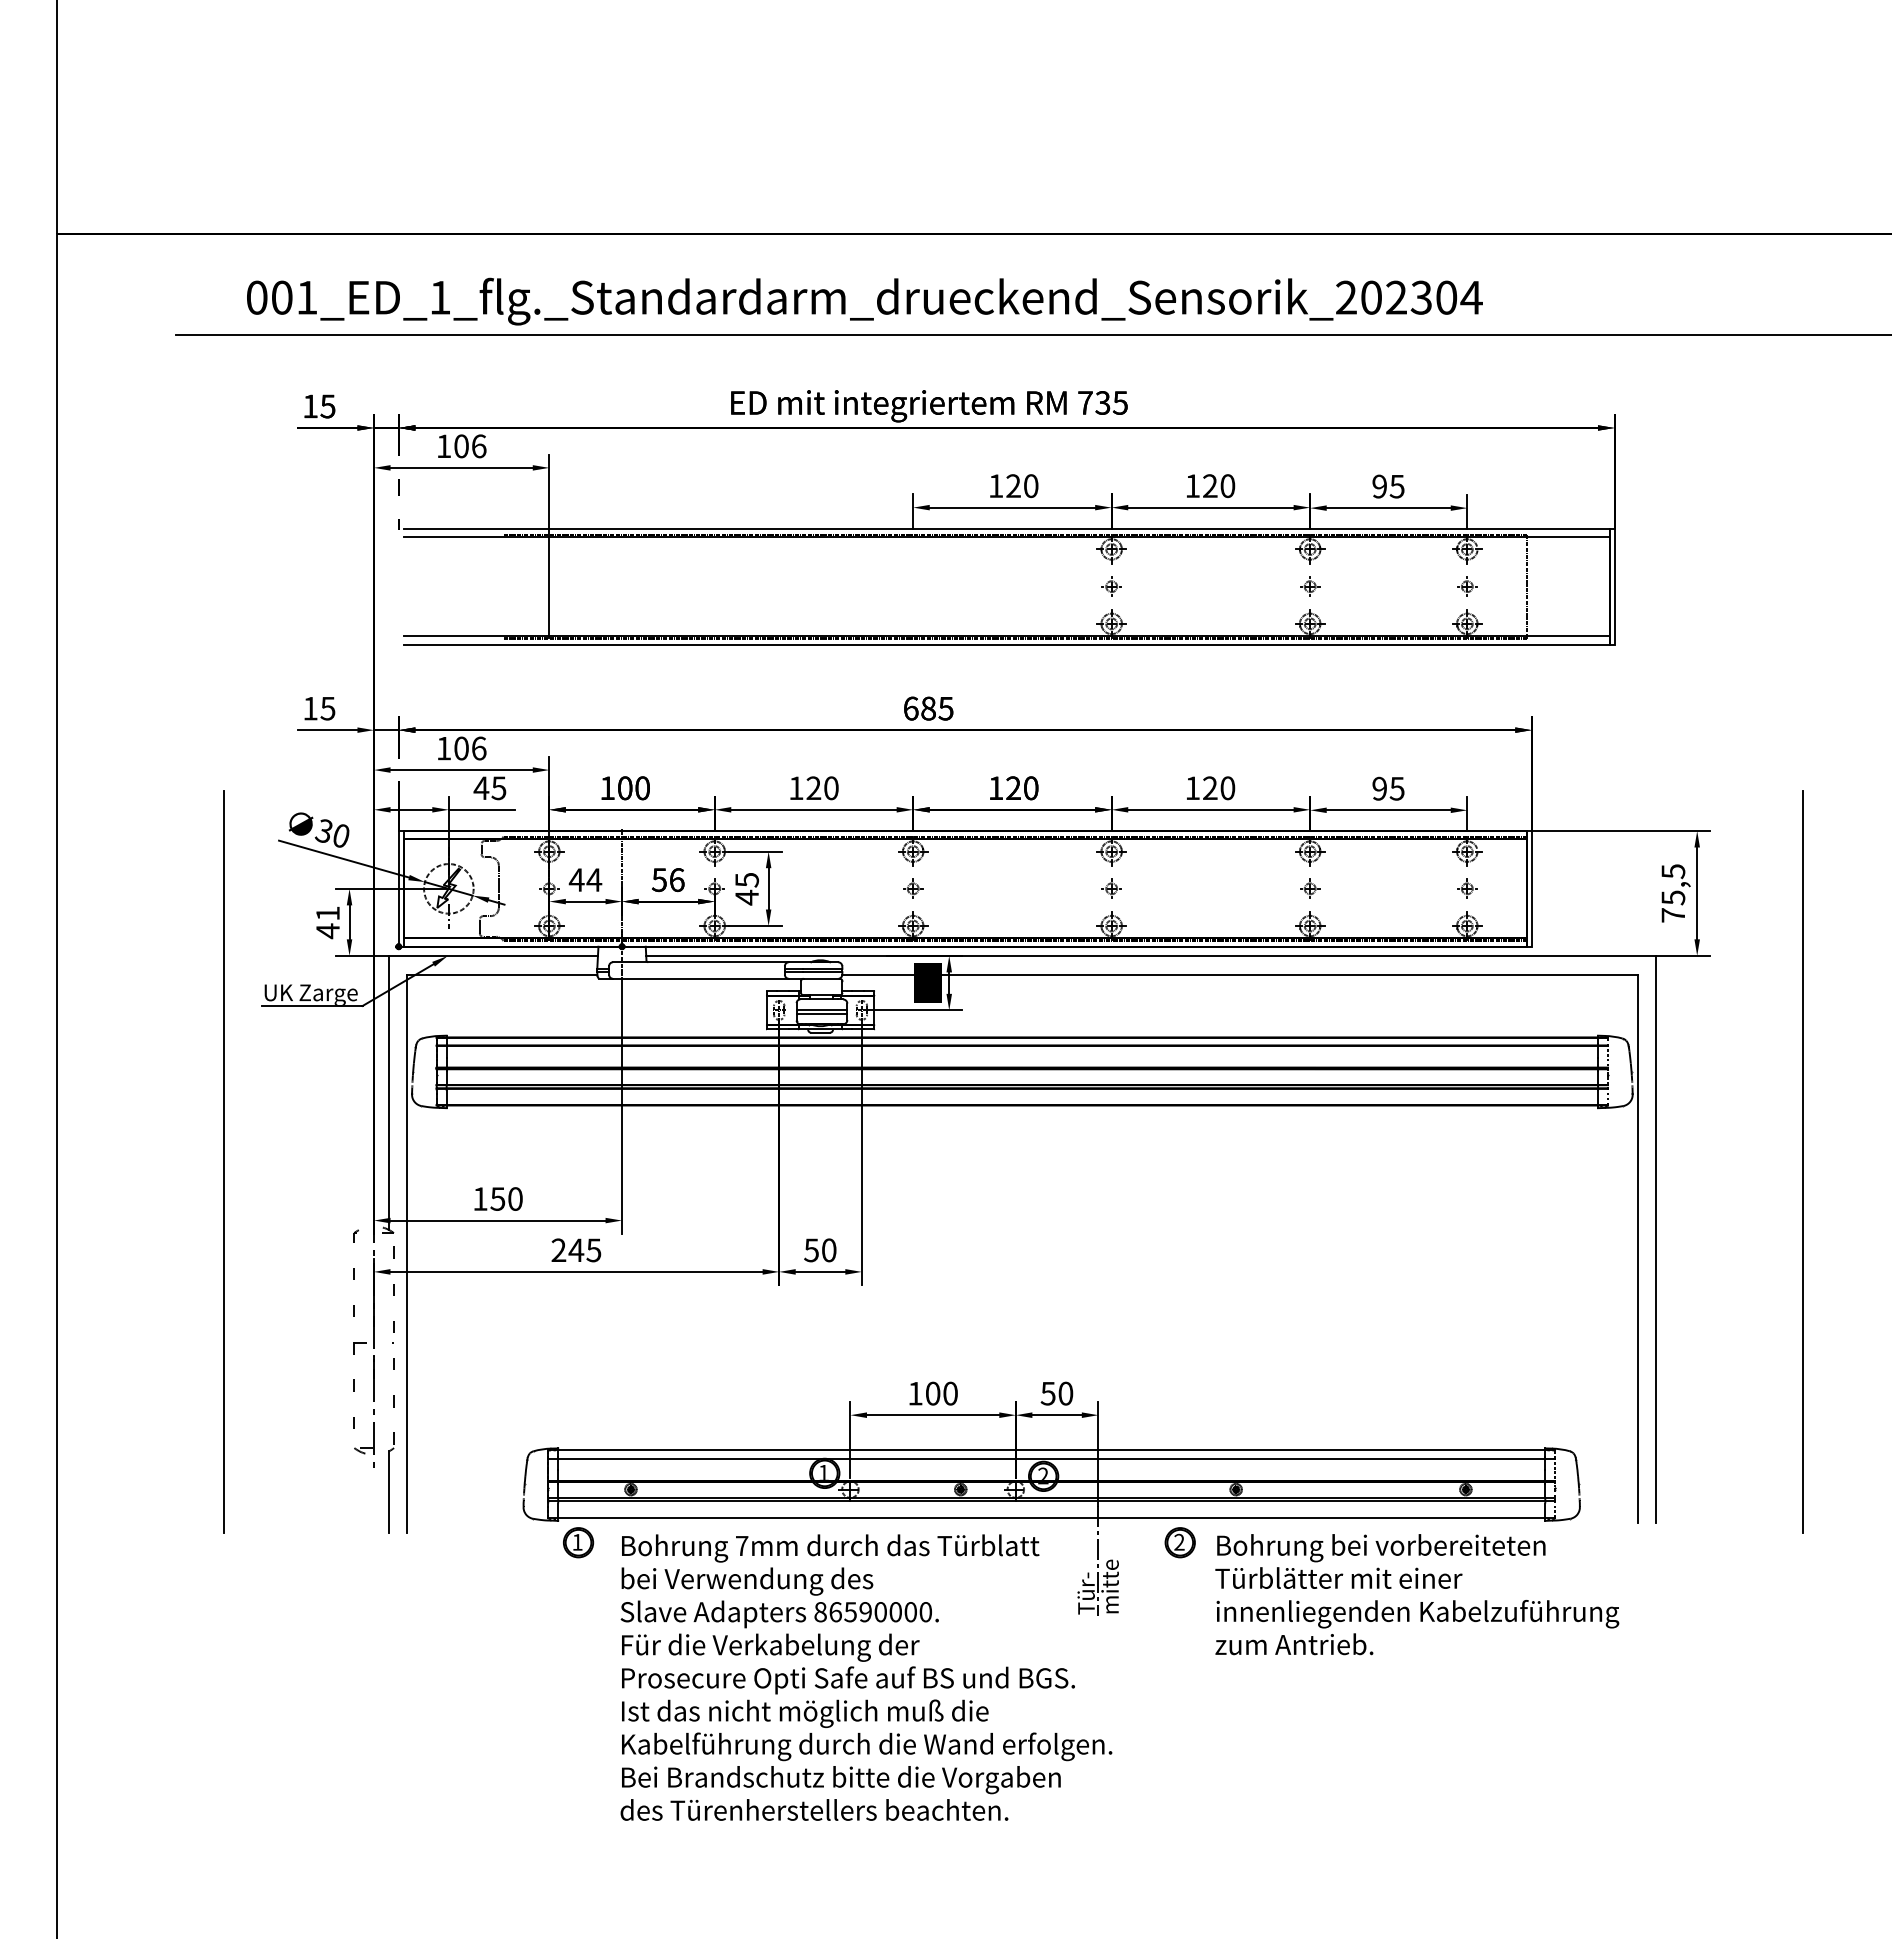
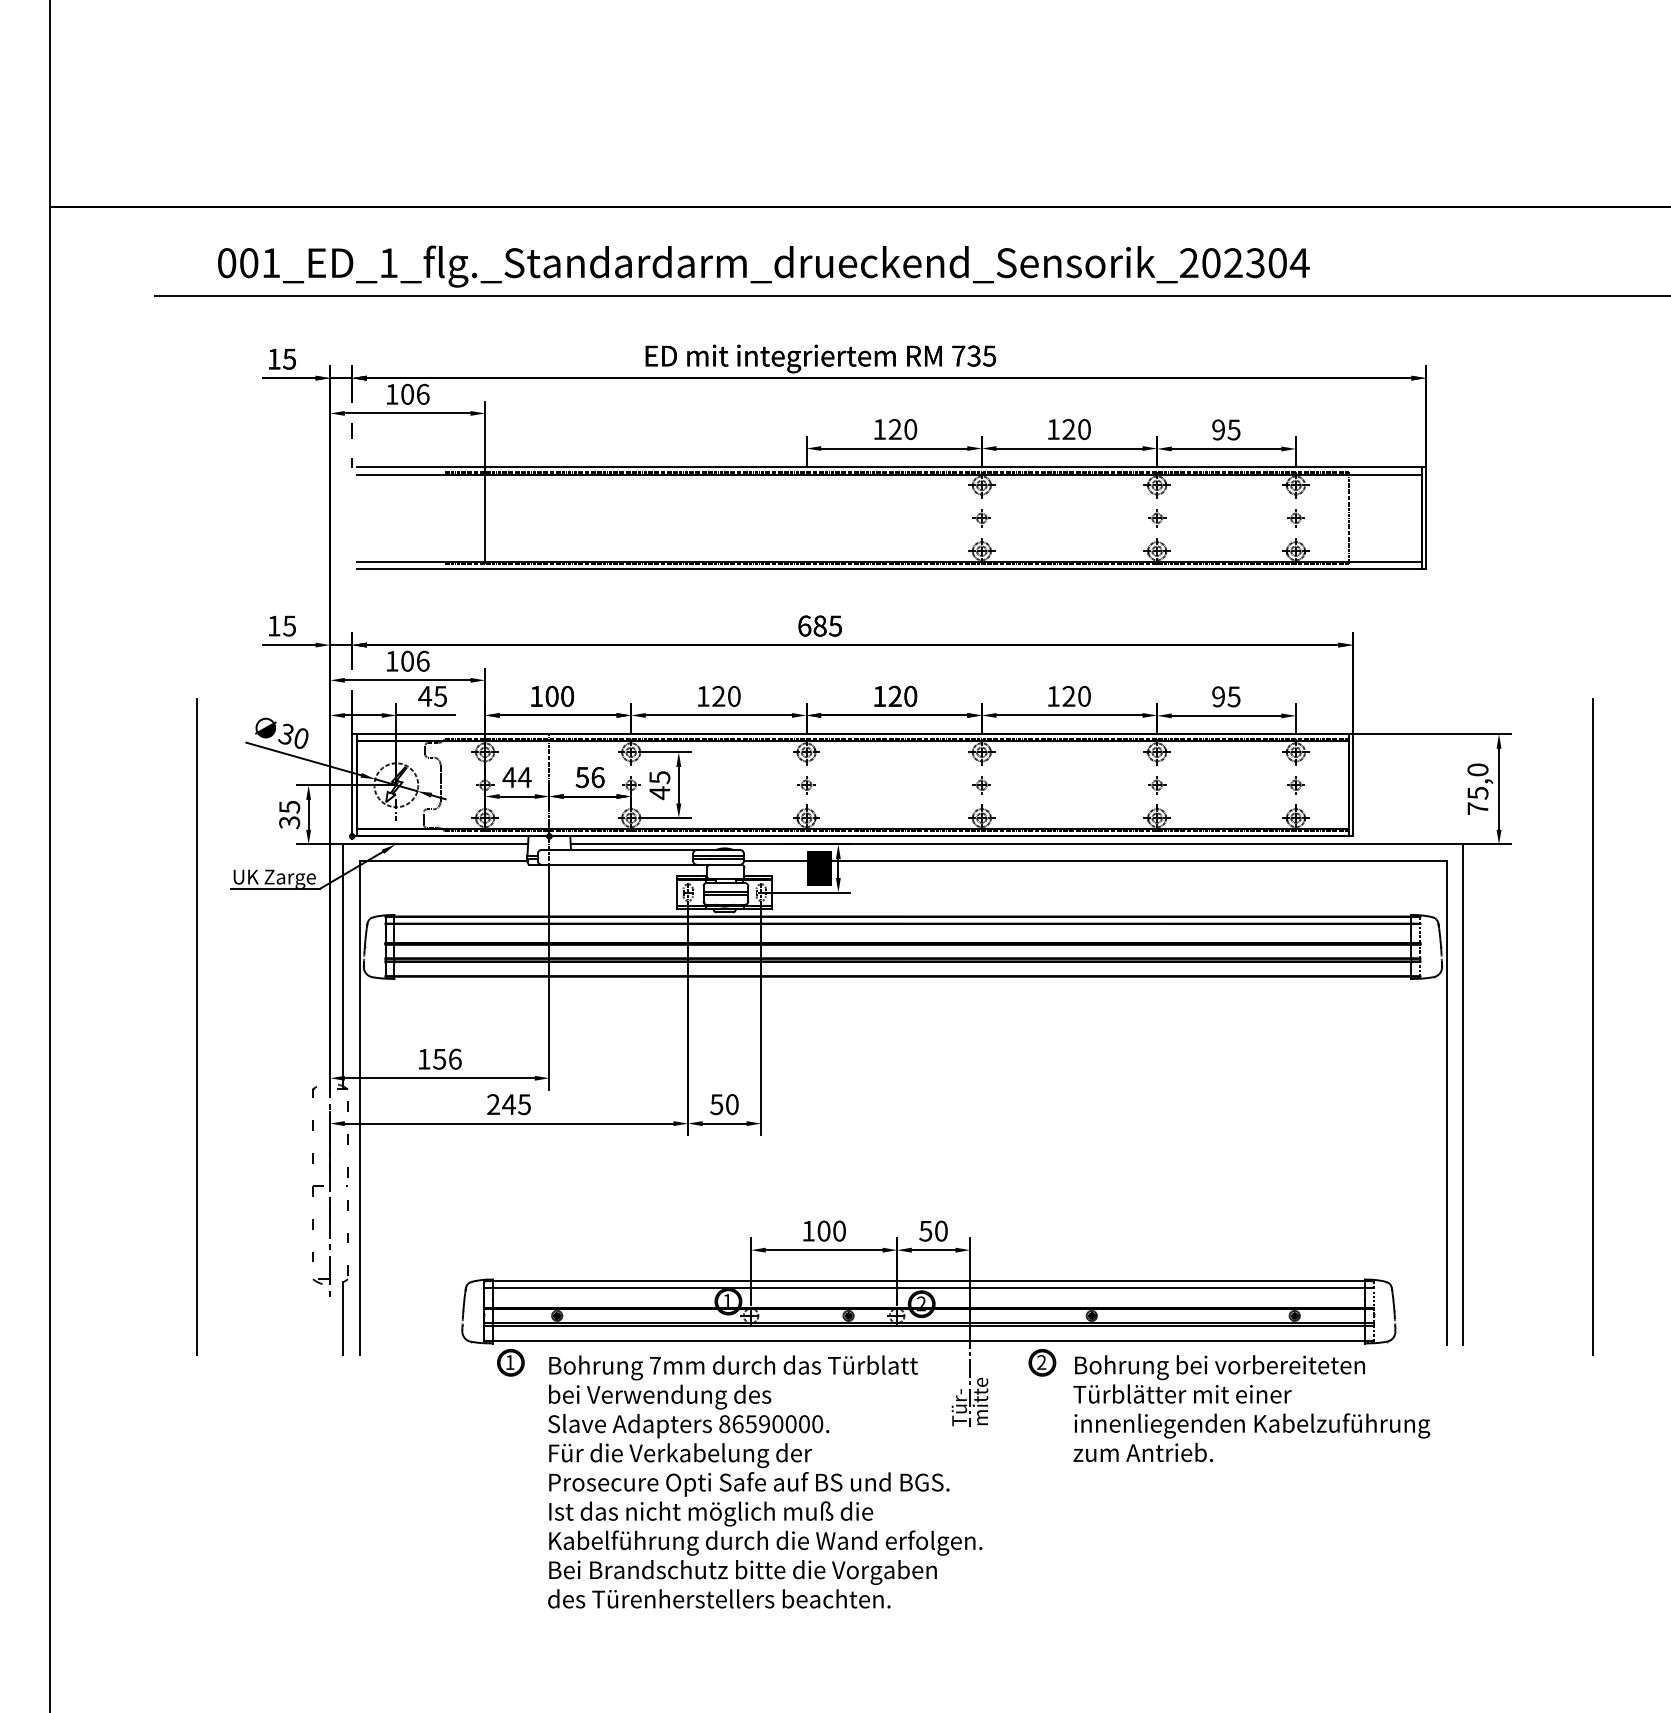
text: (1673, 871) -> (1478, 769), 75,5 -> 75,0
text: (327, 922) -> (289, 814), 41 -> 35
text: (515, 1198) -> (455, 1058), 150 -> 156

